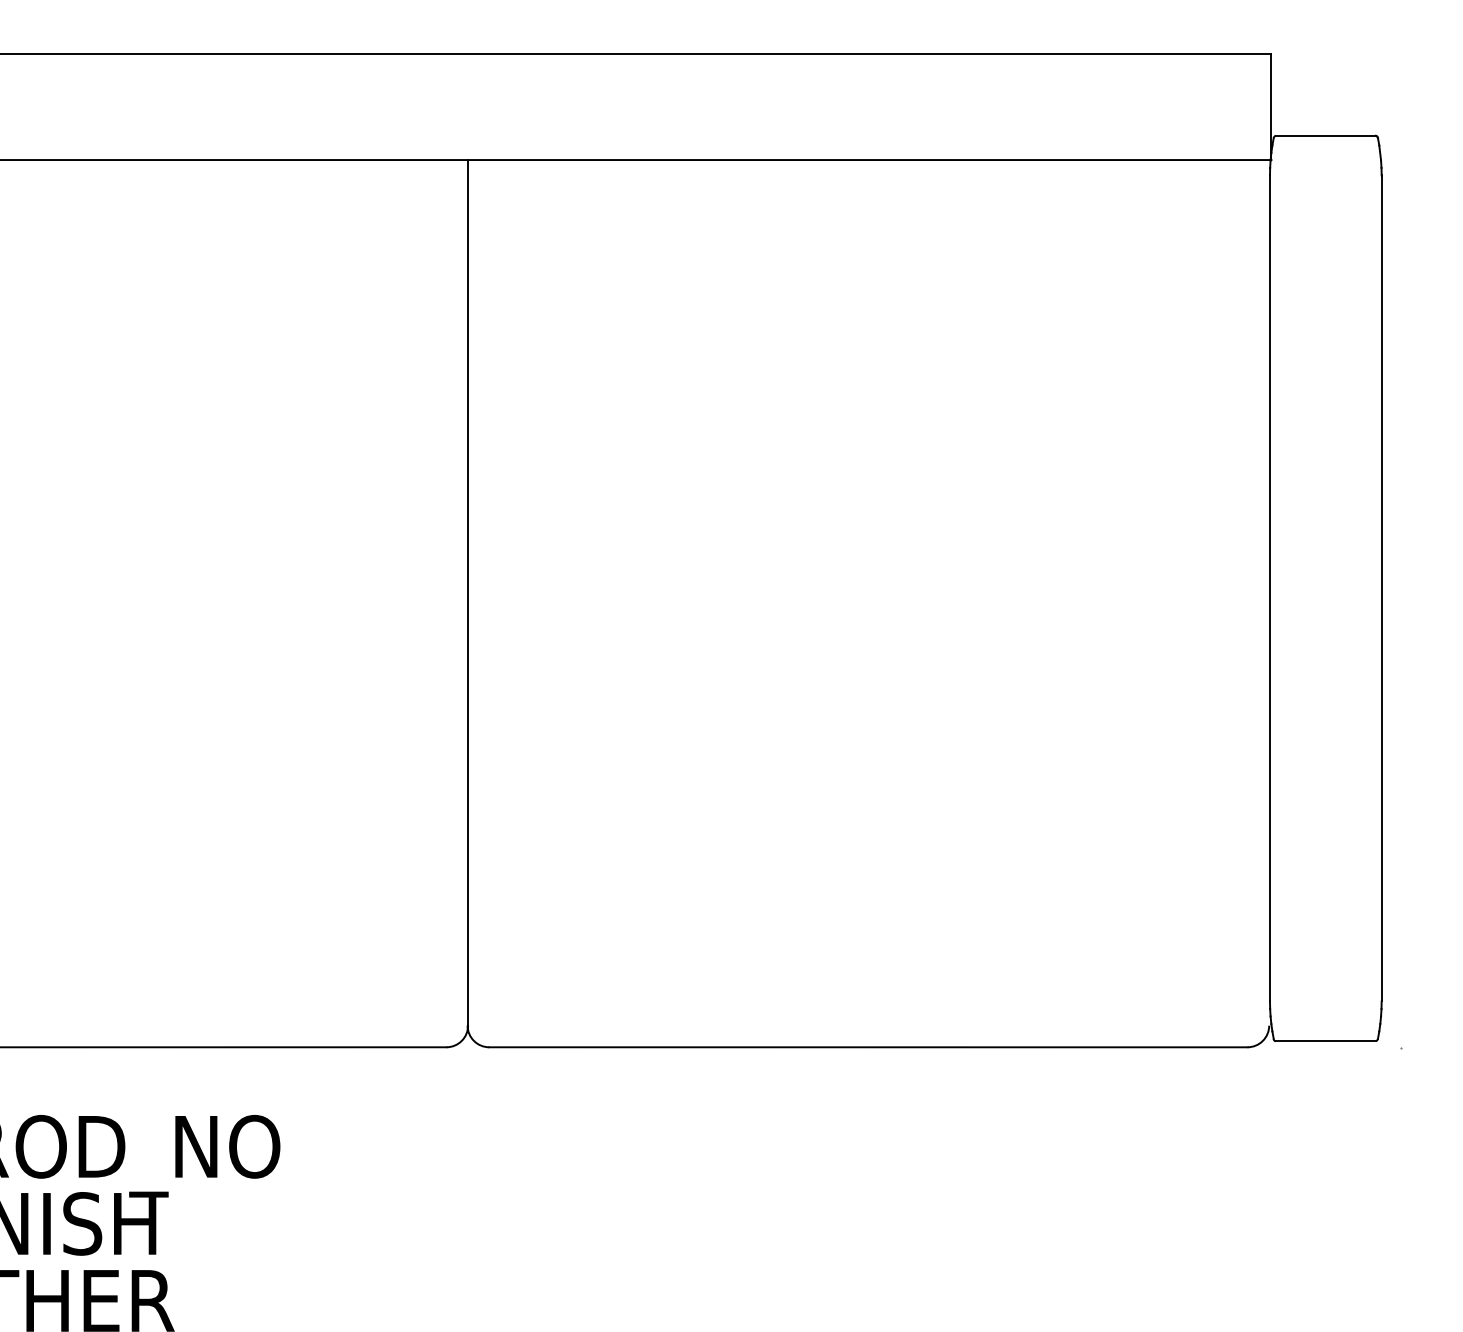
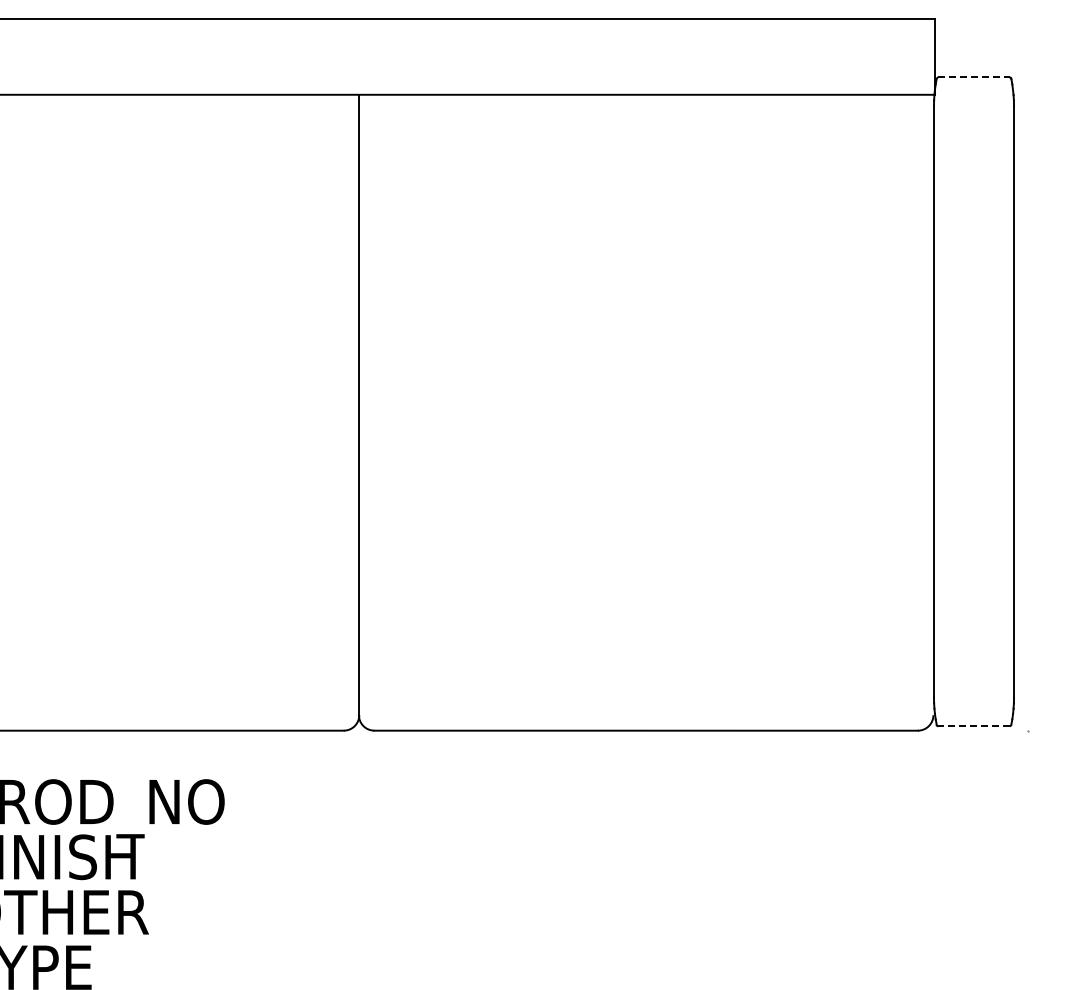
line: (1326, 135) -> (974, 77), solid -> dashed
line: (1326, 1041) -> (974, 726), solid -> dashed

